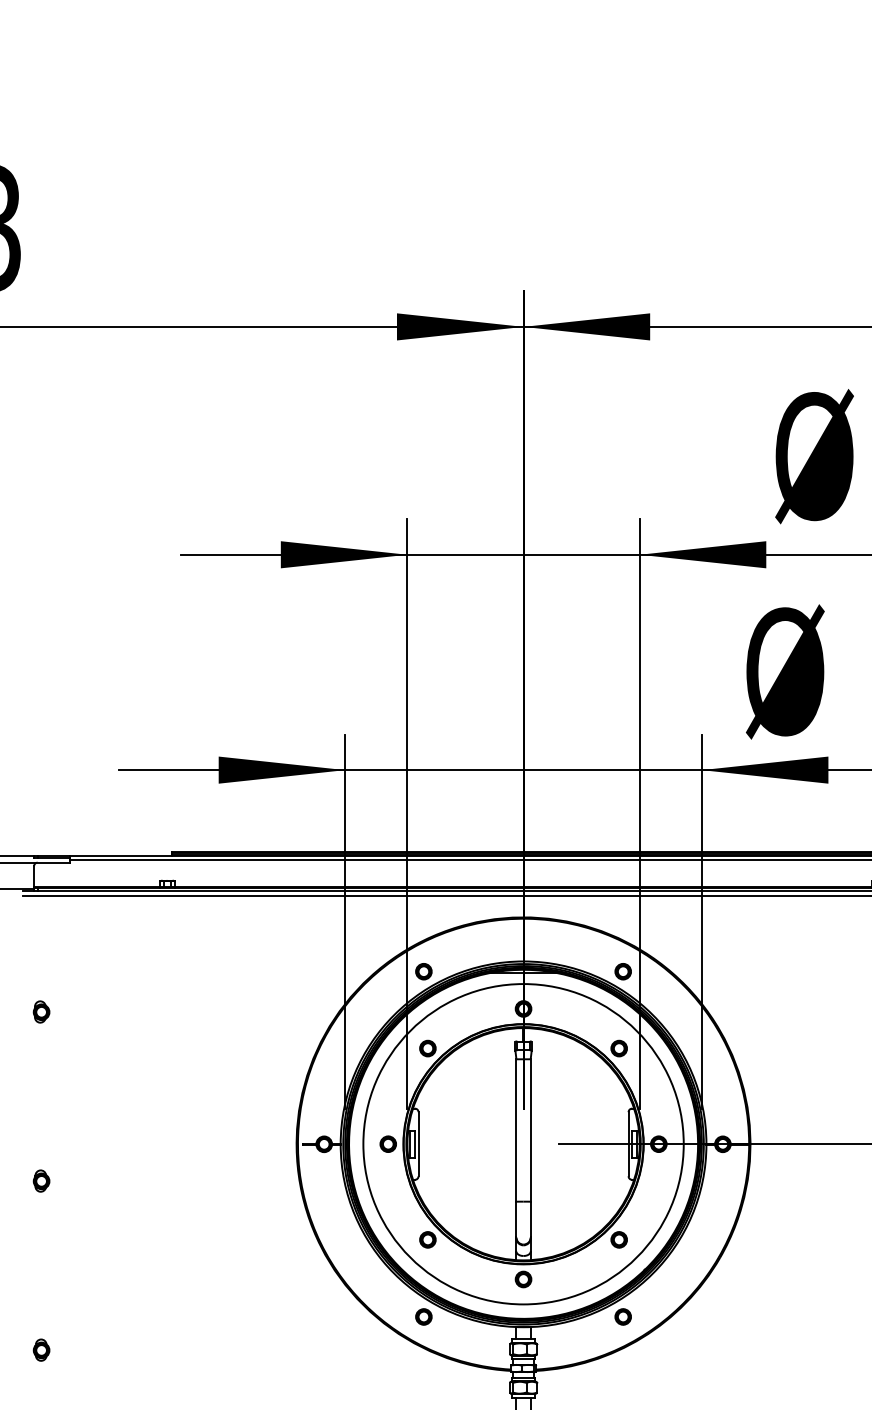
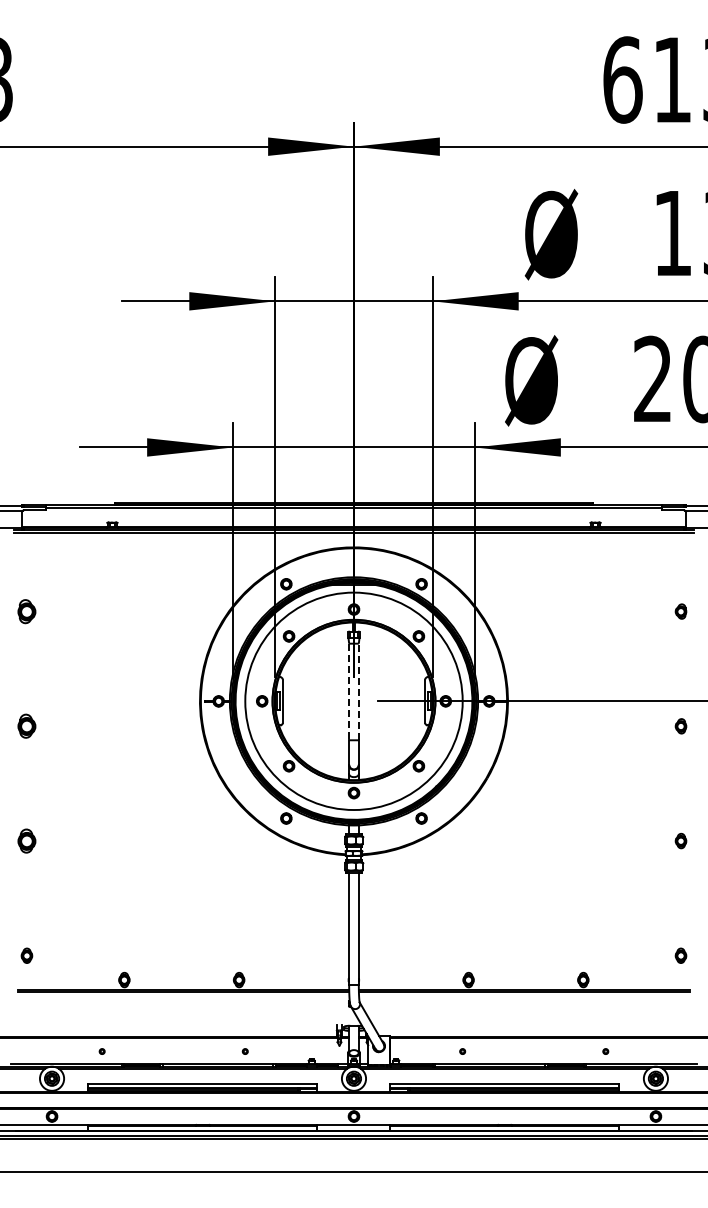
part: (40, 1011) -> (26, 611), size x1.6
line: (530, 1129) -> (358, 691), solid -> dashed
line: (516, 1131) -> (349, 692), solid -> dashed
part: (40, 1181) -> (26, 726), size x1.6
part: (40, 1349) -> (26, 840), size x1.6

